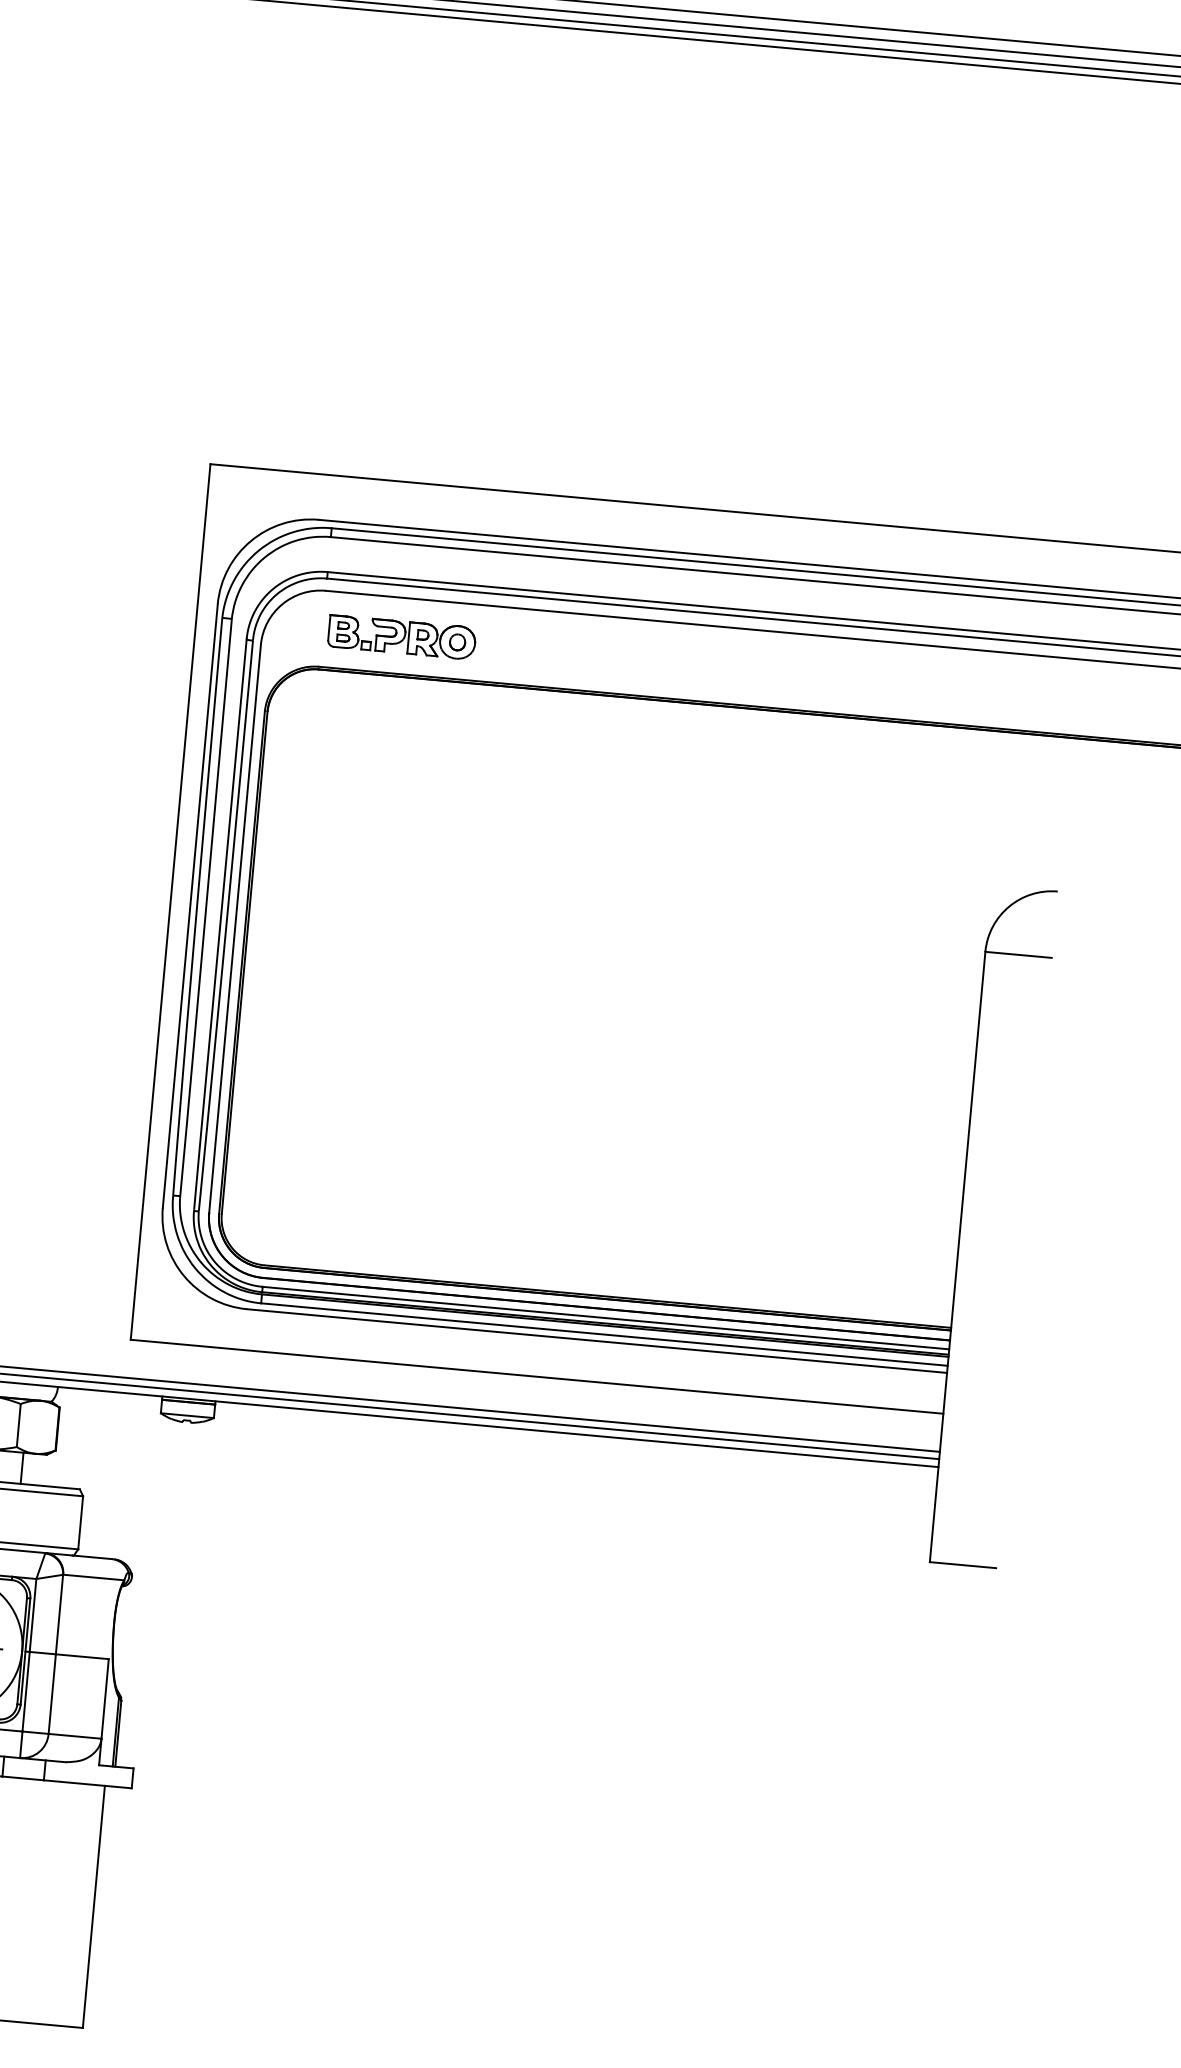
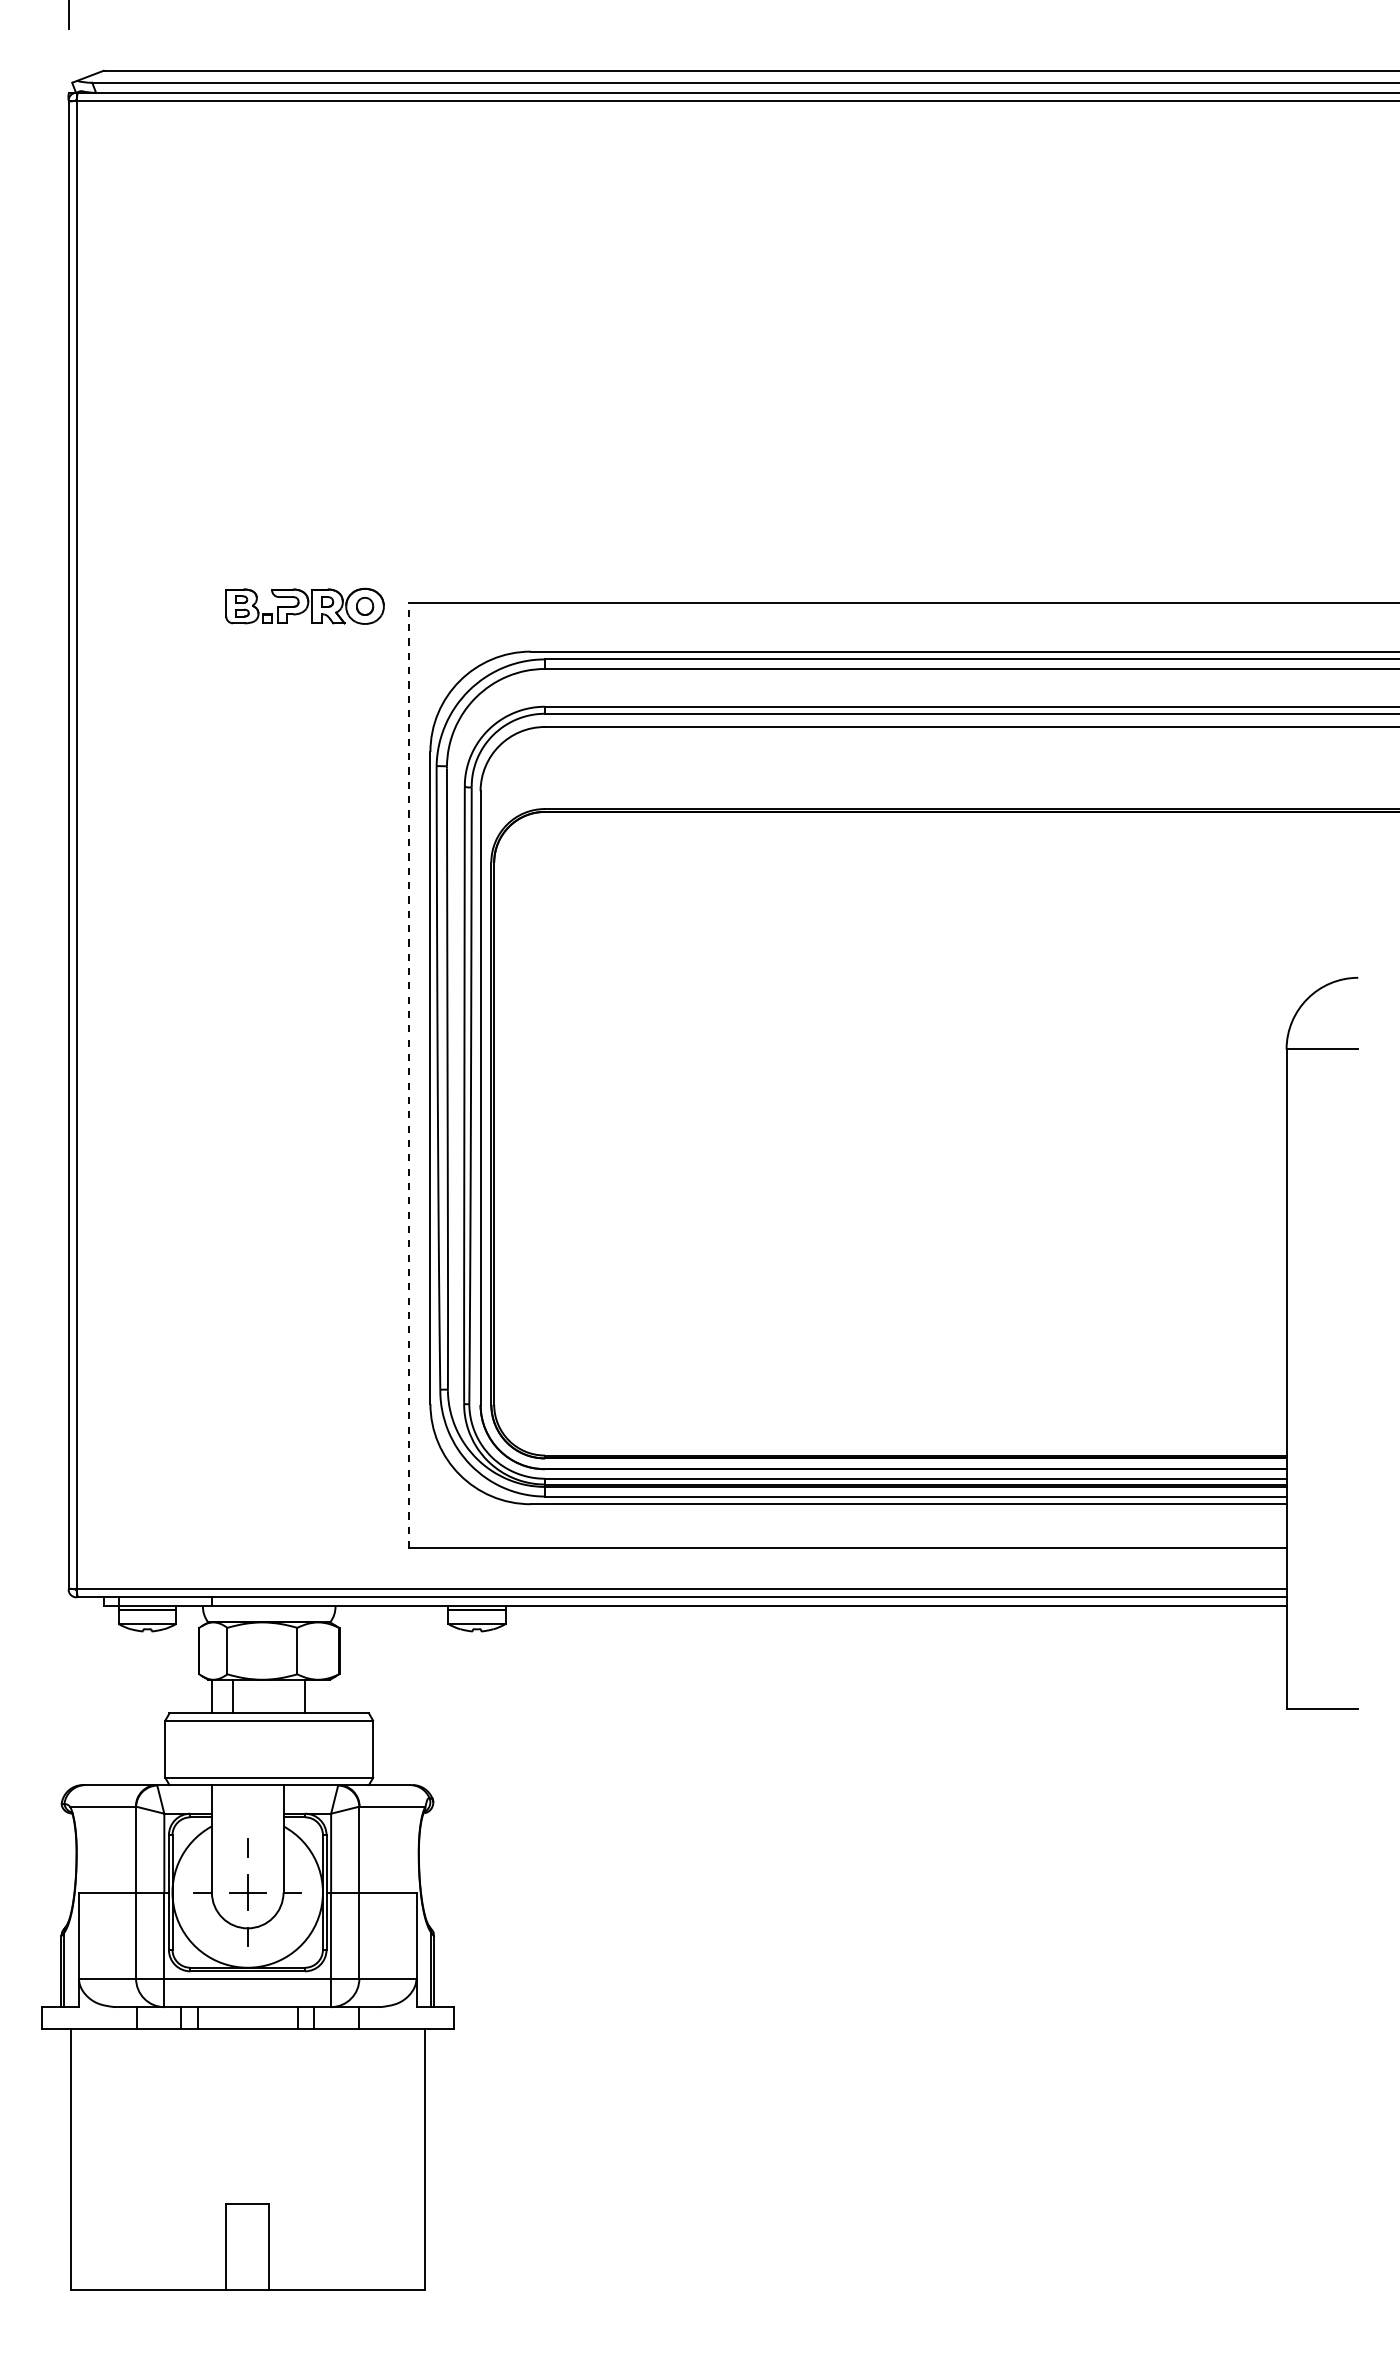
part: (401, 636) -> (304, 605), moved
line: (170, 901) -> (408, 1075), solid -> dashed

